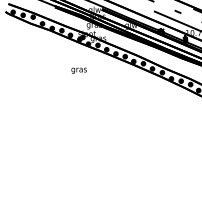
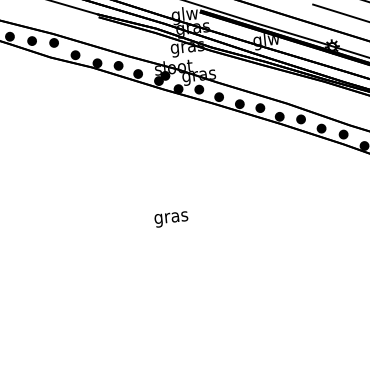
text: (78, 70) -> (169, 218), moved

